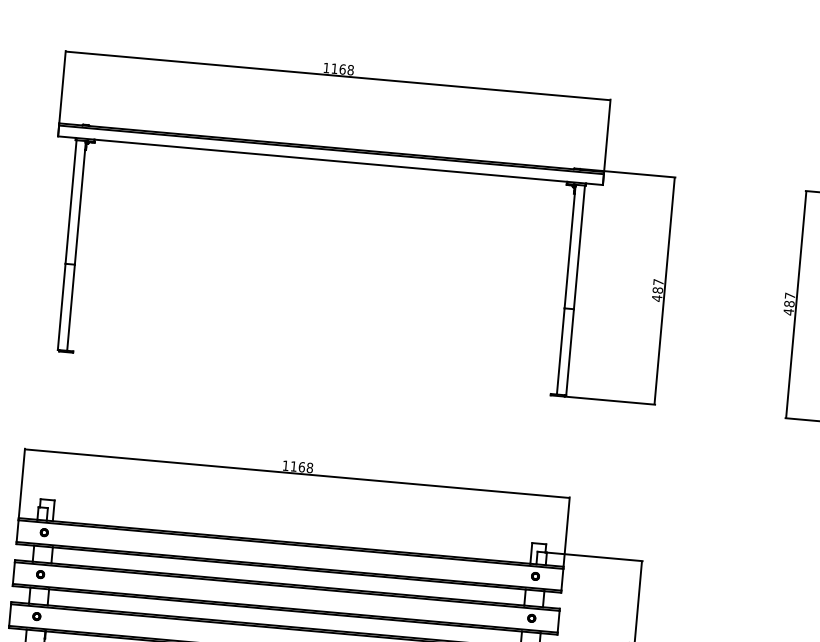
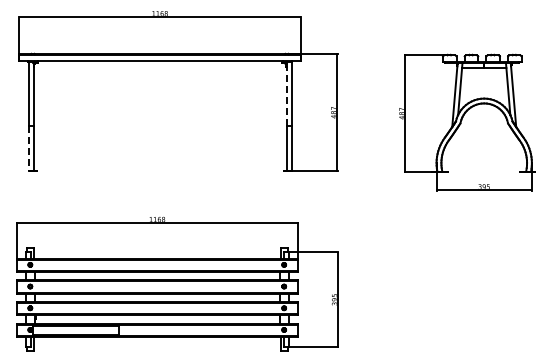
line: (569, 251) -> (286, 96), solid -> dashed
line: (60, 307) -> (28, 148), solid -> dashed

